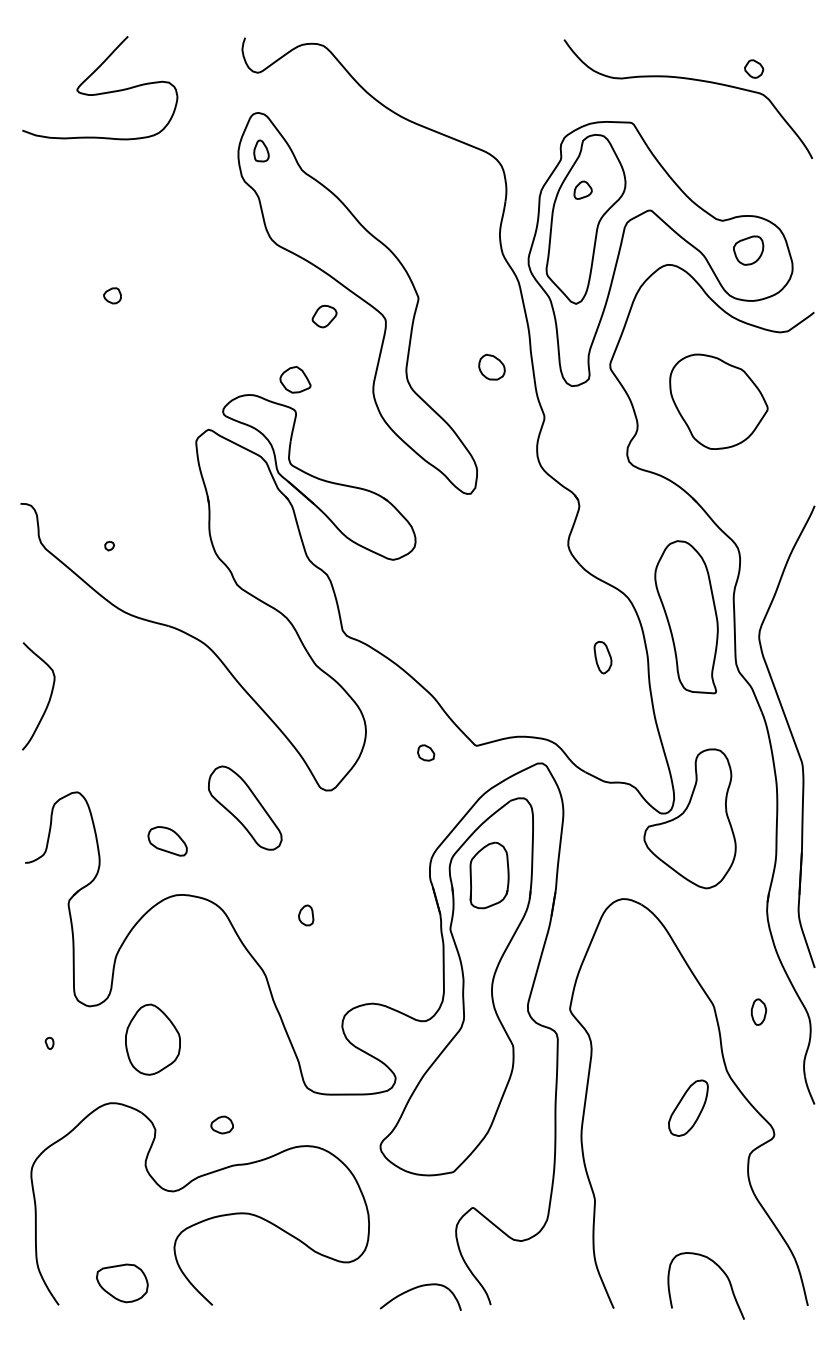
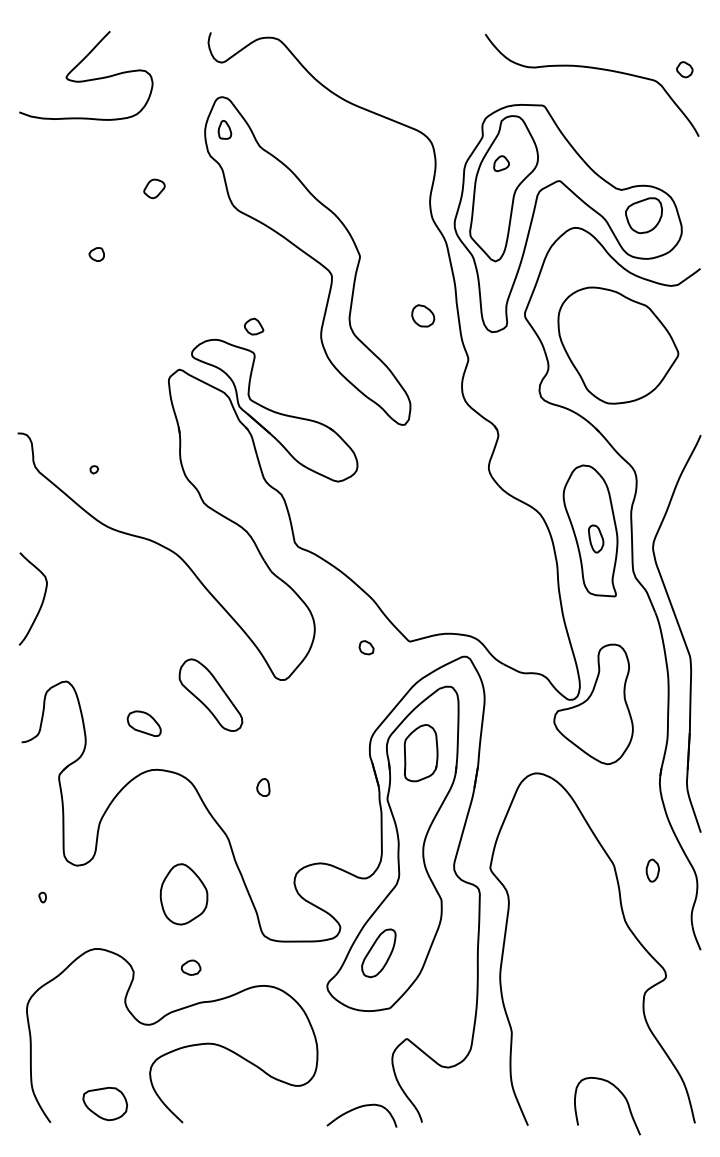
part: (754, 68) -> (685, 69), moved
part: (748, 250) -> (643, 215), size x1.43
part: (324, 316) -> (154, 188), moved
part: (294, 379) -> (253, 326), size x0.71
part: (718, 401) -> (618, 345), size x1.43
part: (602, 657) -> (595, 538), moved
part: (152, 1039) -> (183, 894), moved
part: (688, 1107) -> (378, 952), moved

